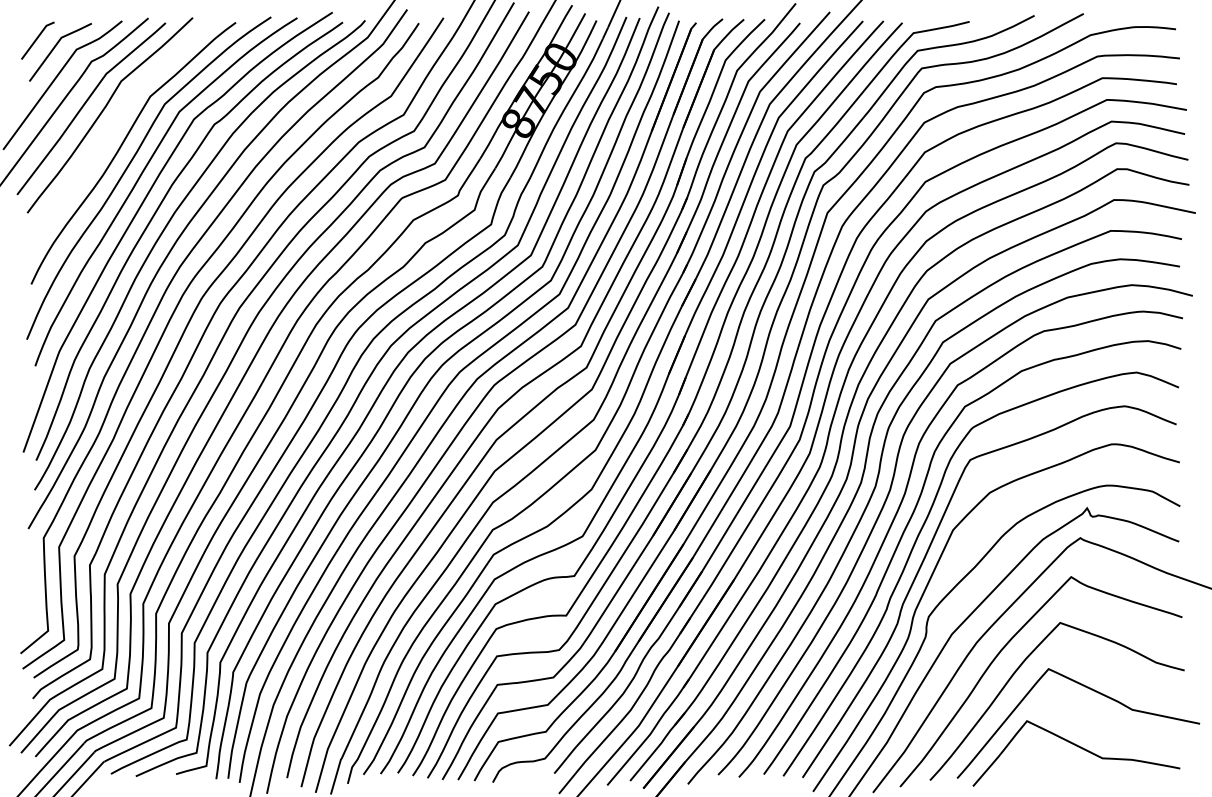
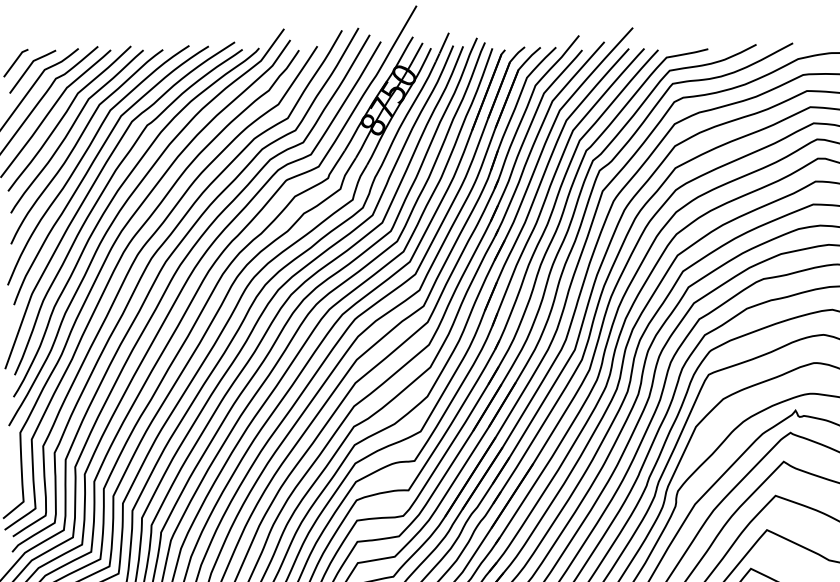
curve: (113, 128) -> (72, 128), added

